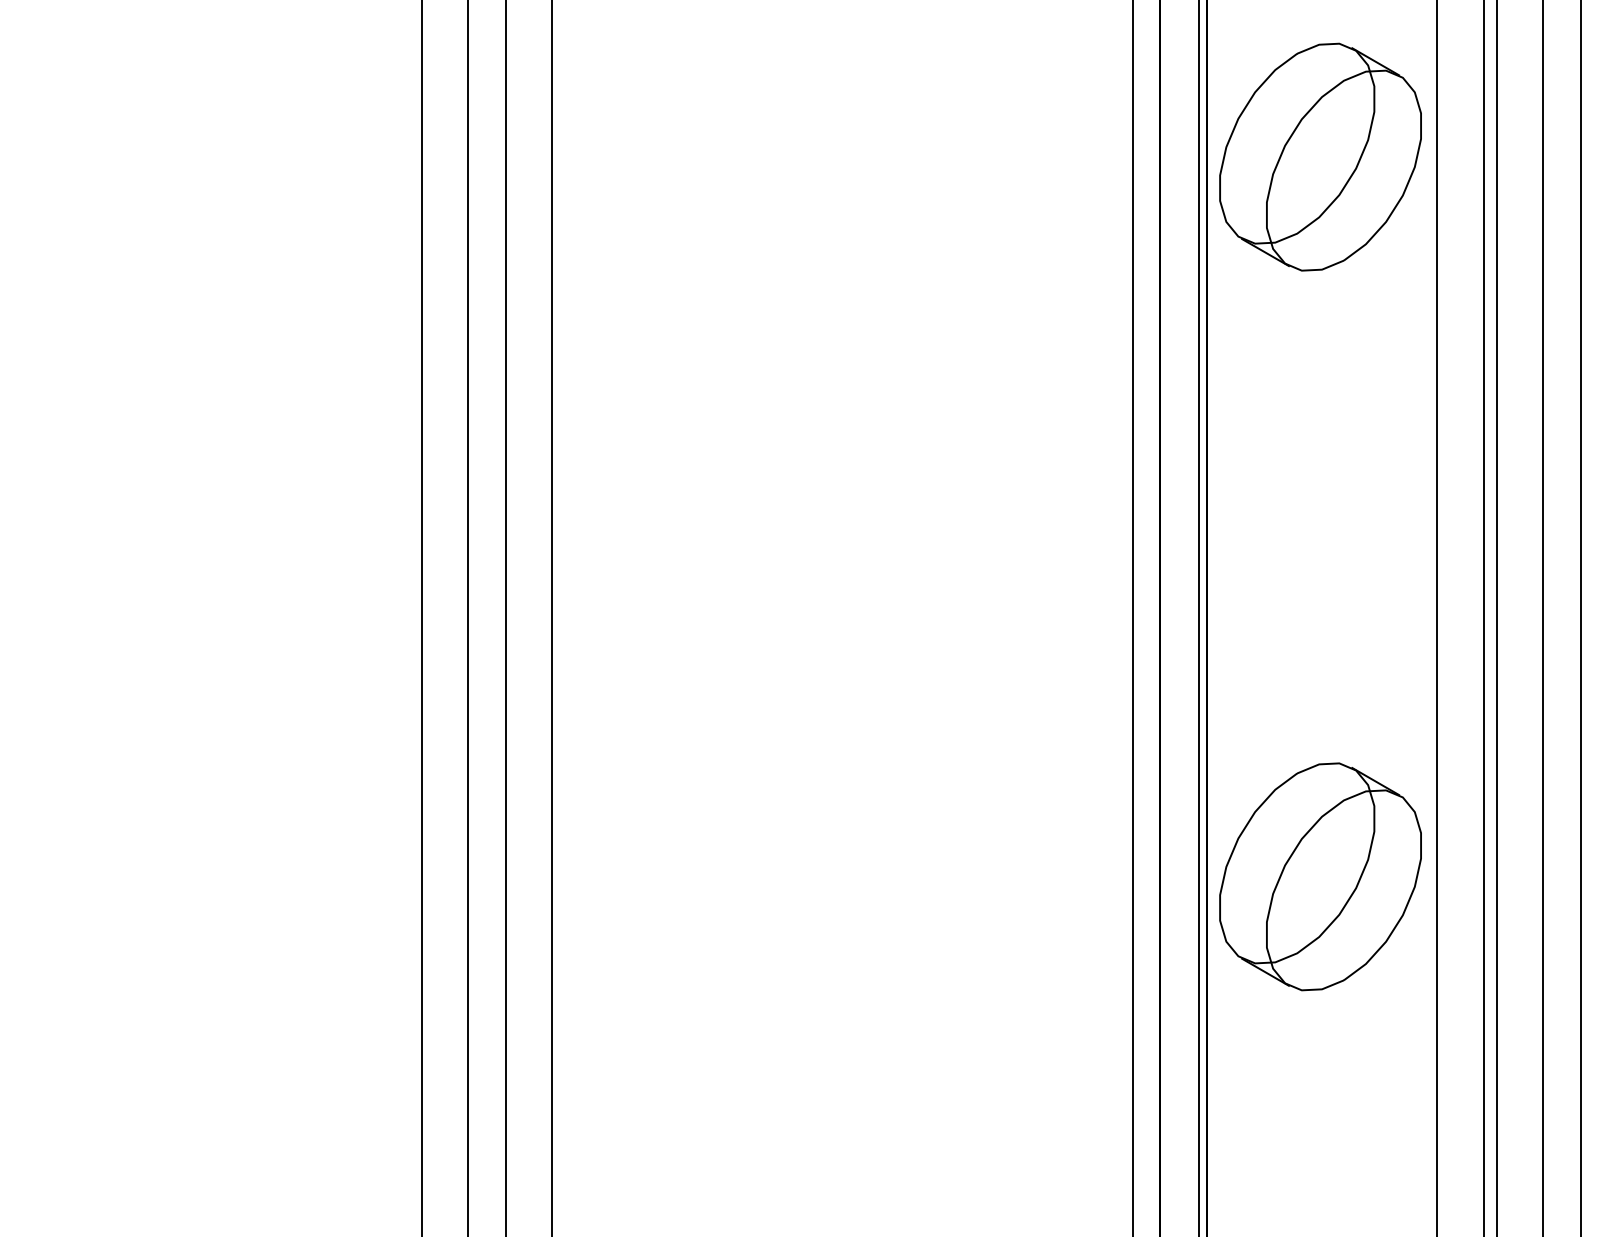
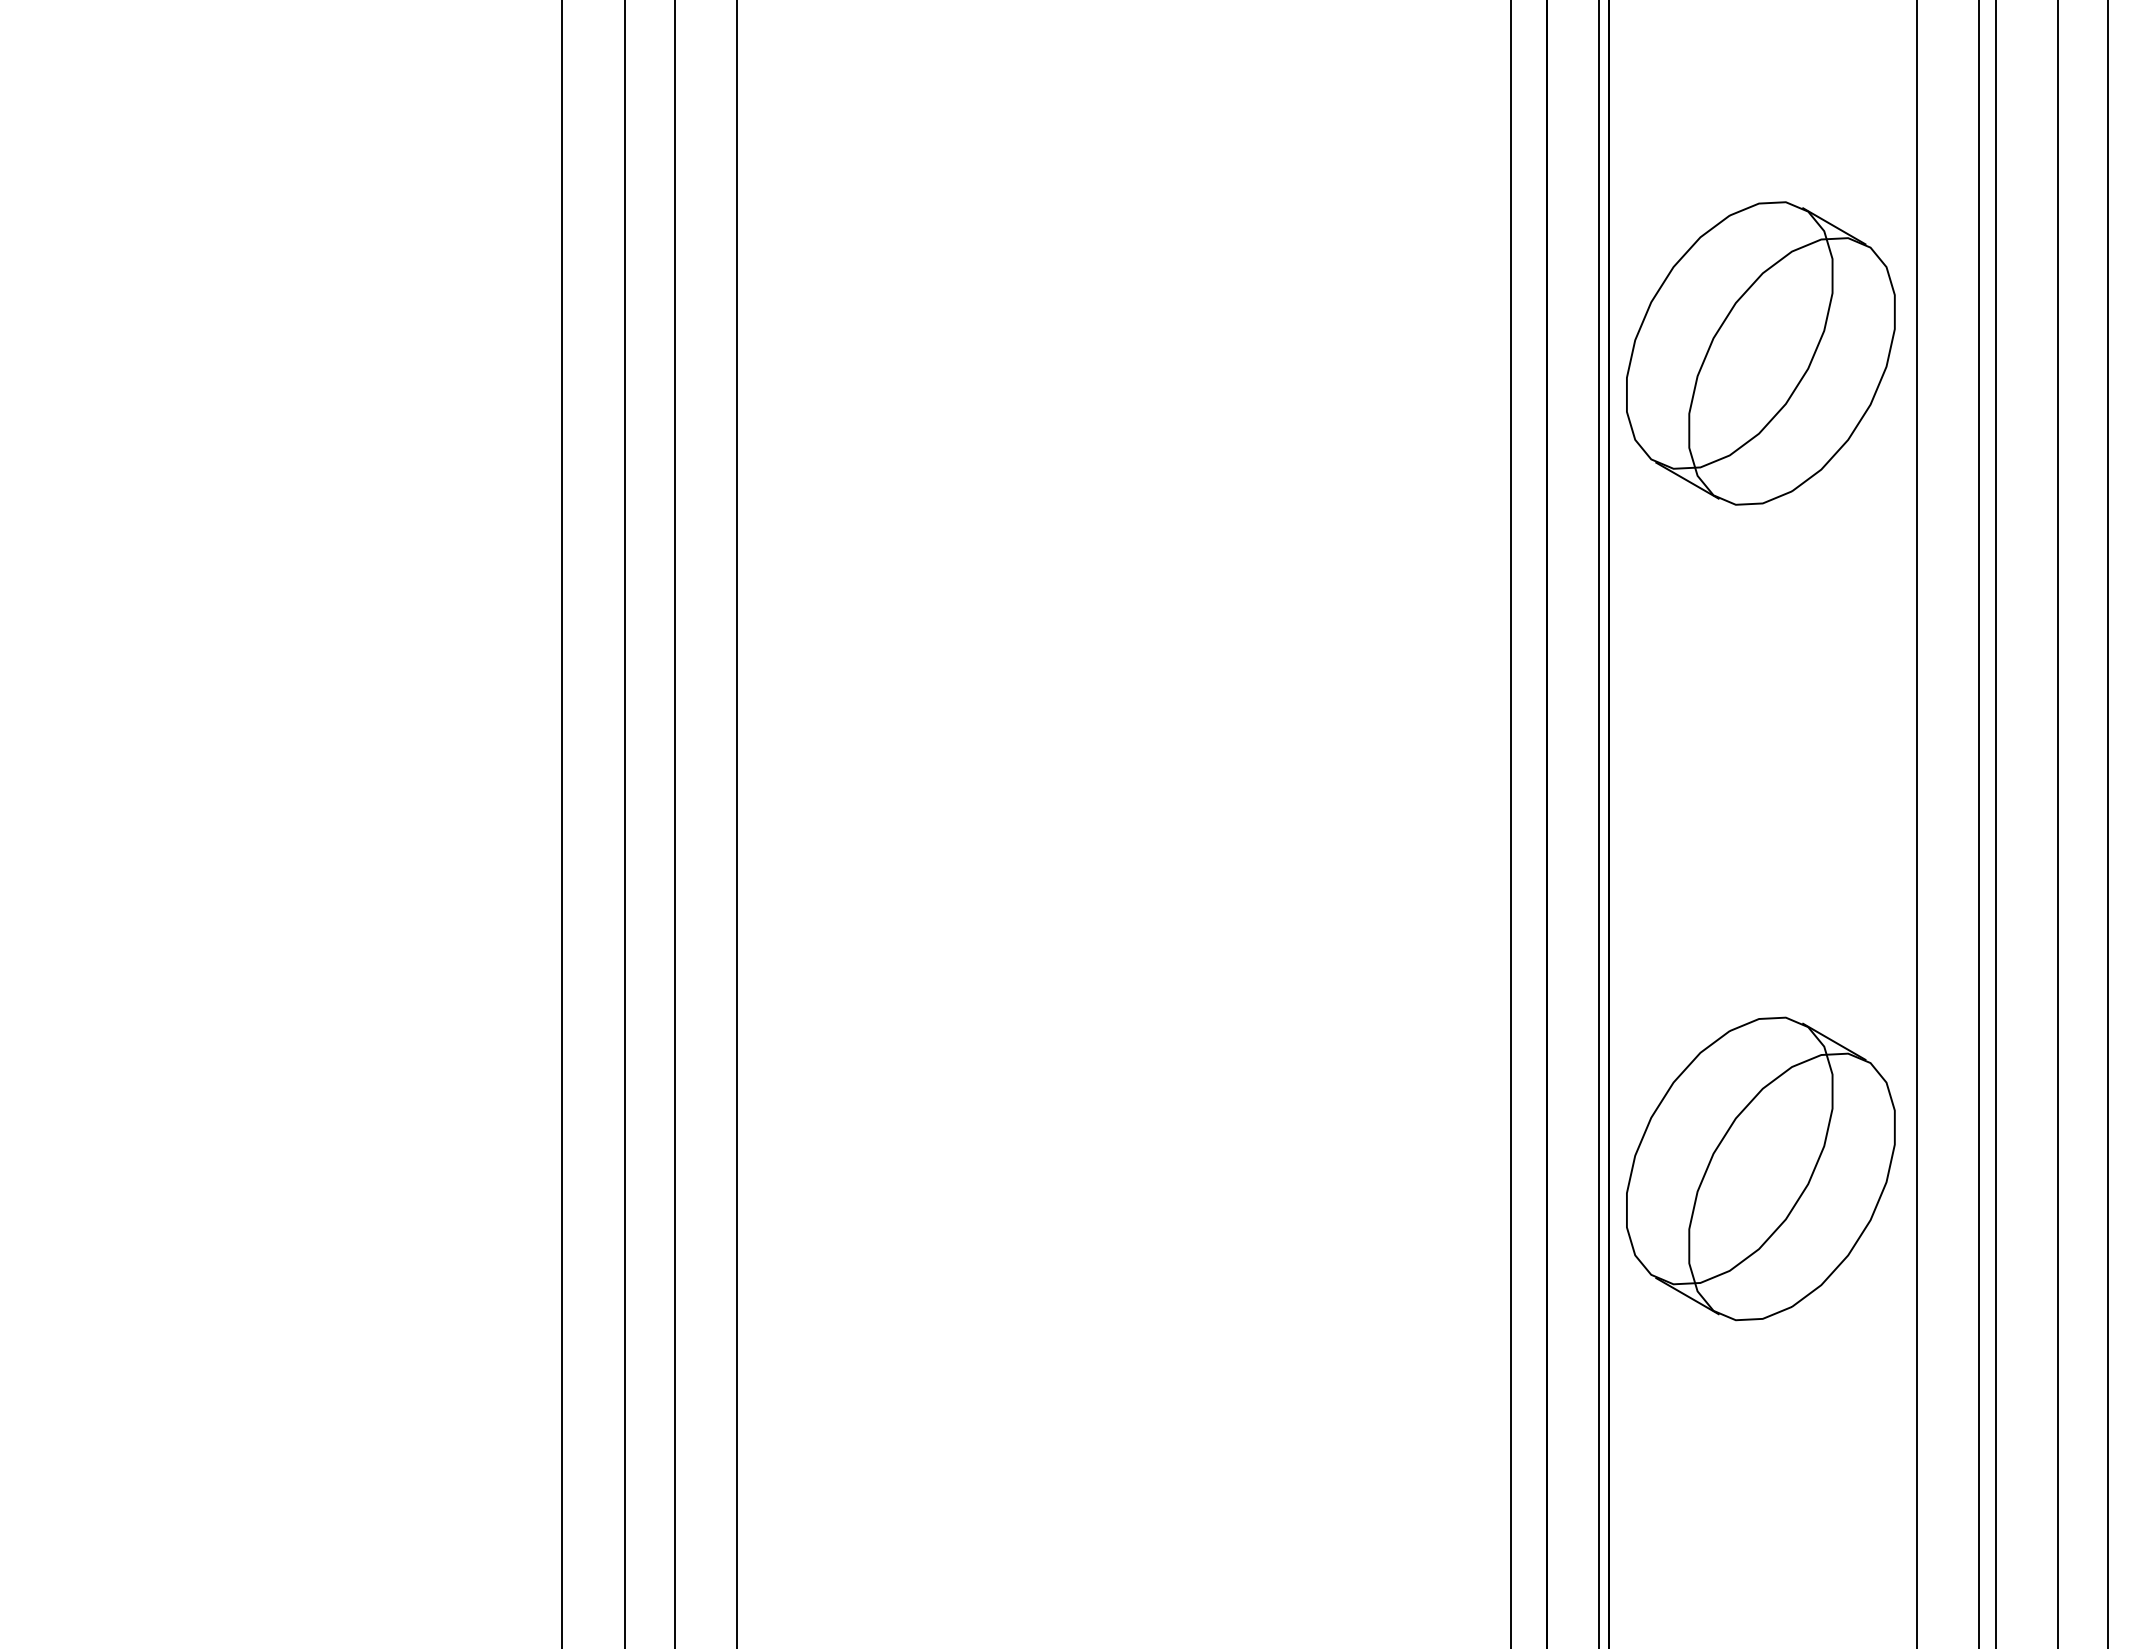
part: (1320, 157) -> (1760, 353), moved

